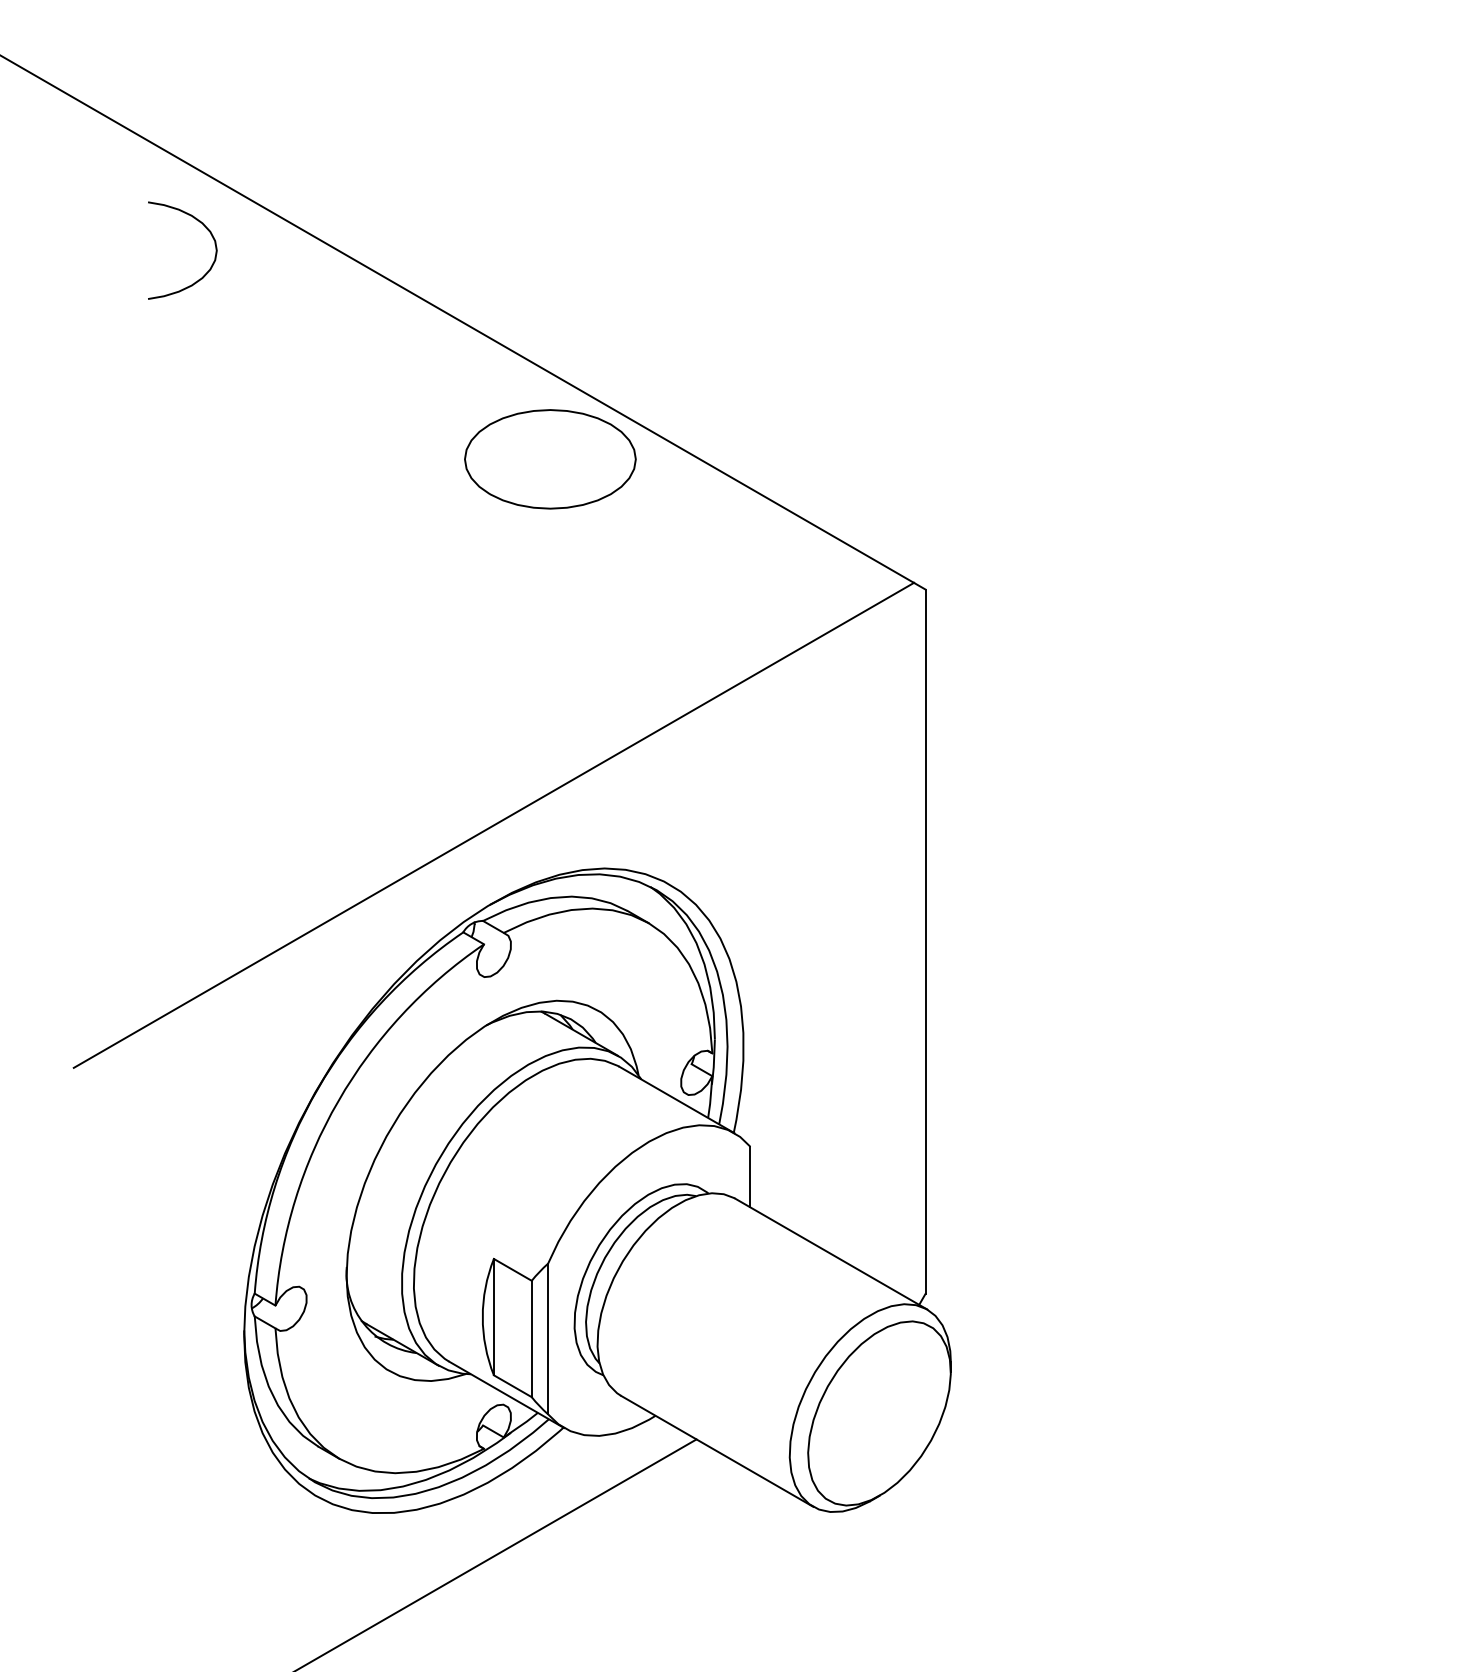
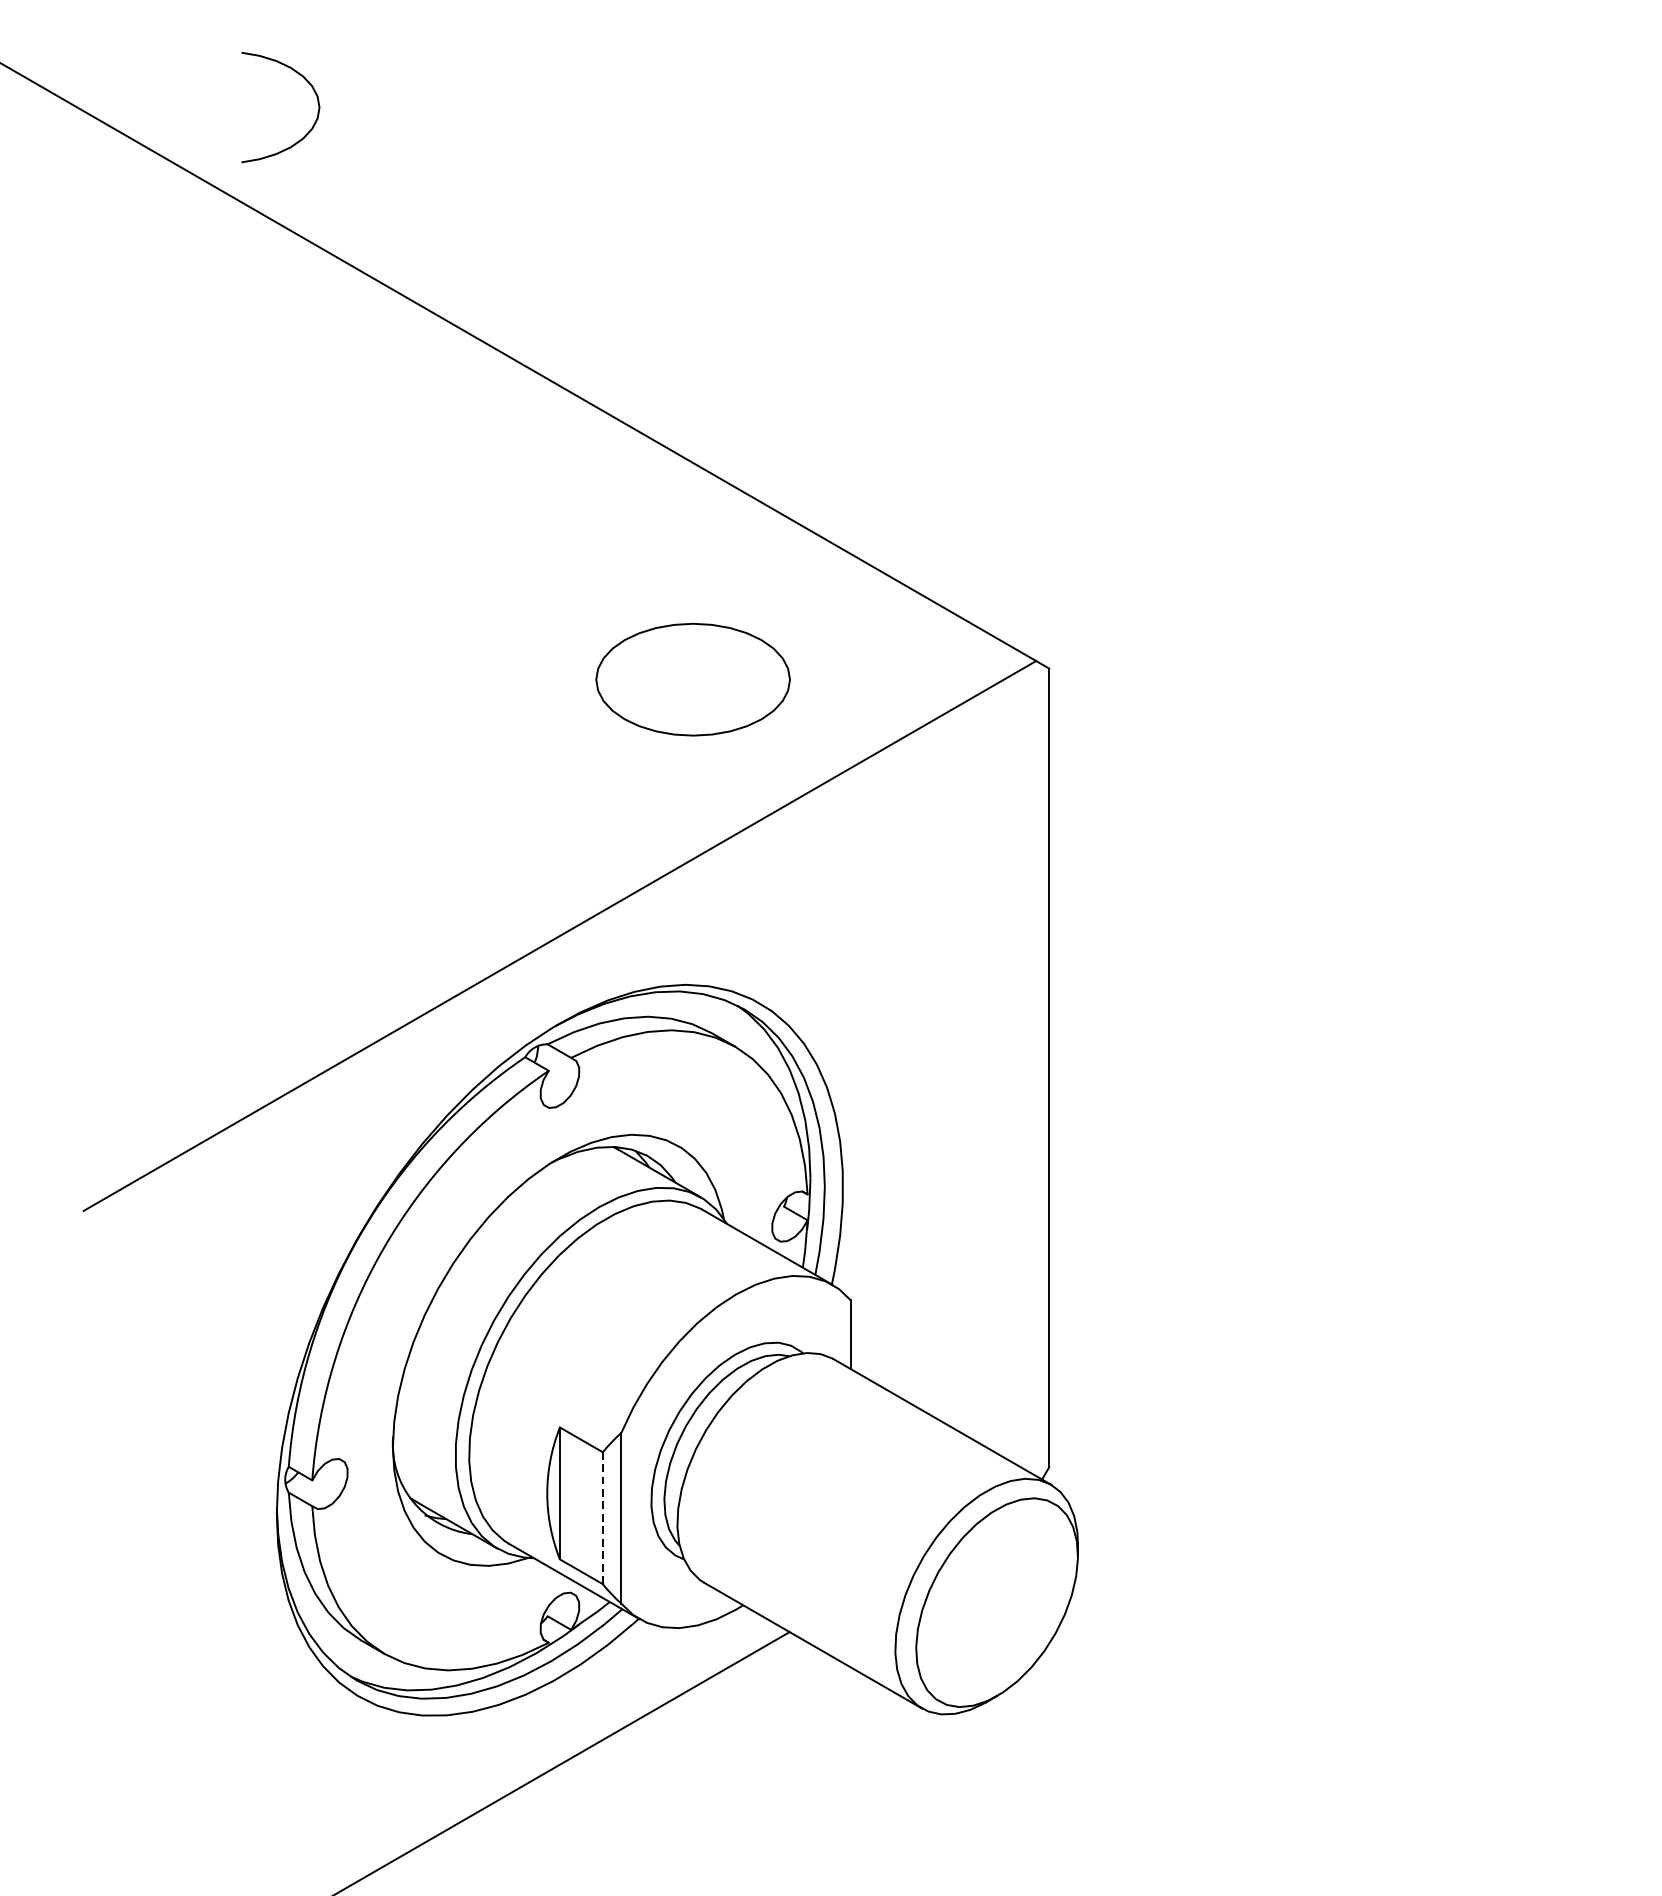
curve: (205, 228) -> (306, 82), moved
part: (550, 459) -> (693, 679), moved
line: (531, 1338) -> (602, 1517), solid -> dashed

